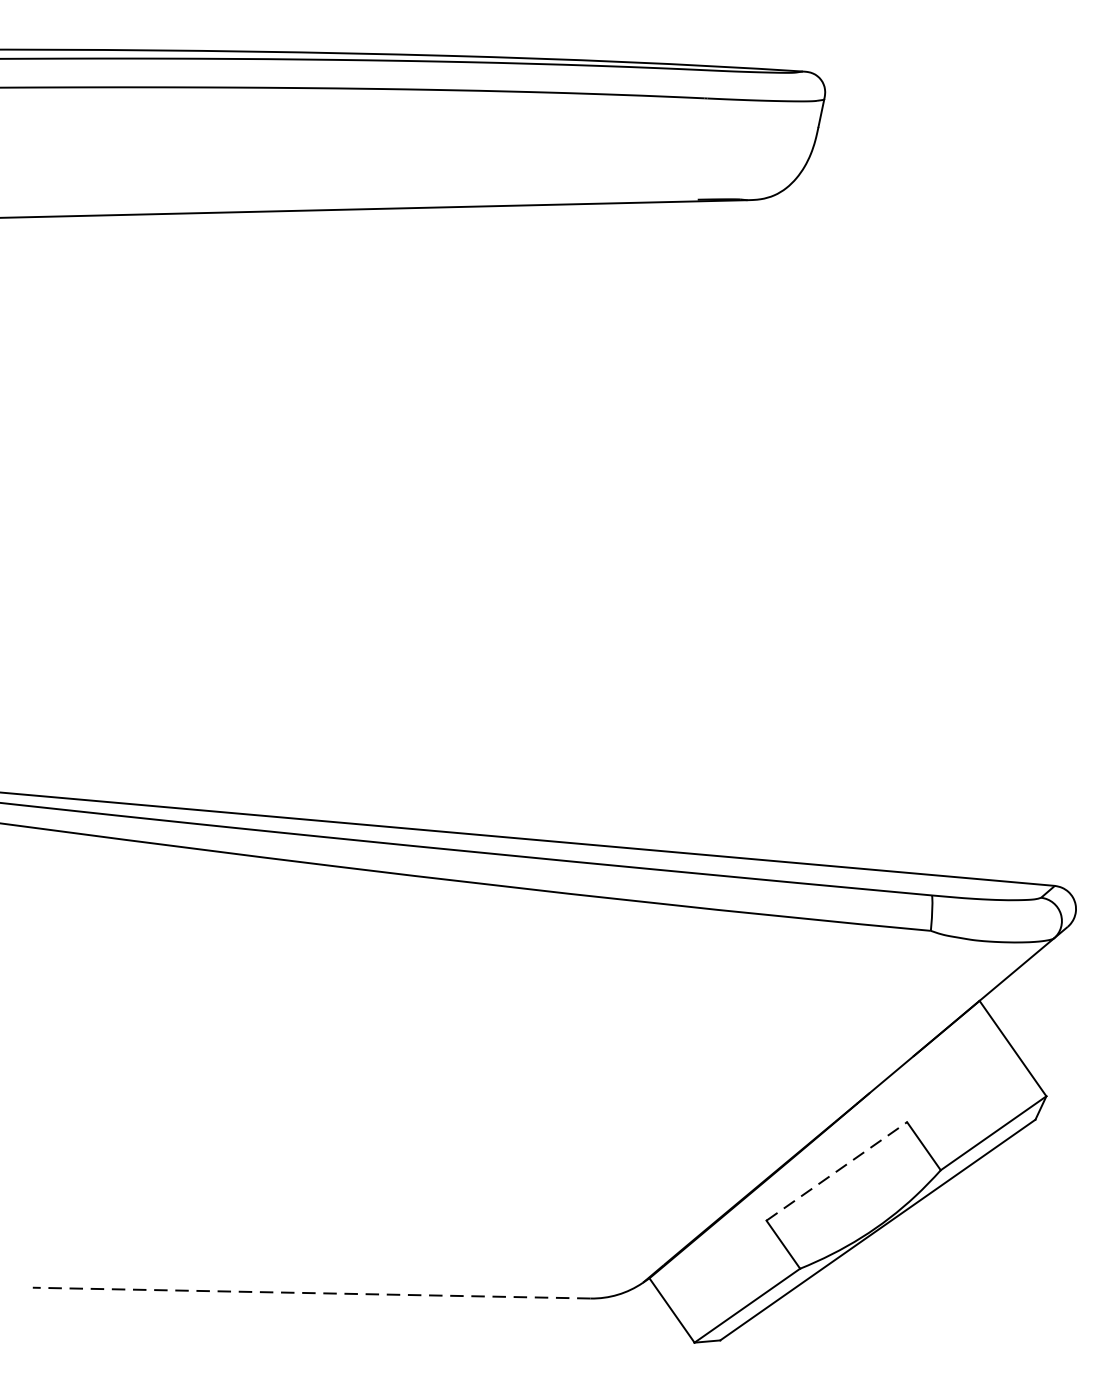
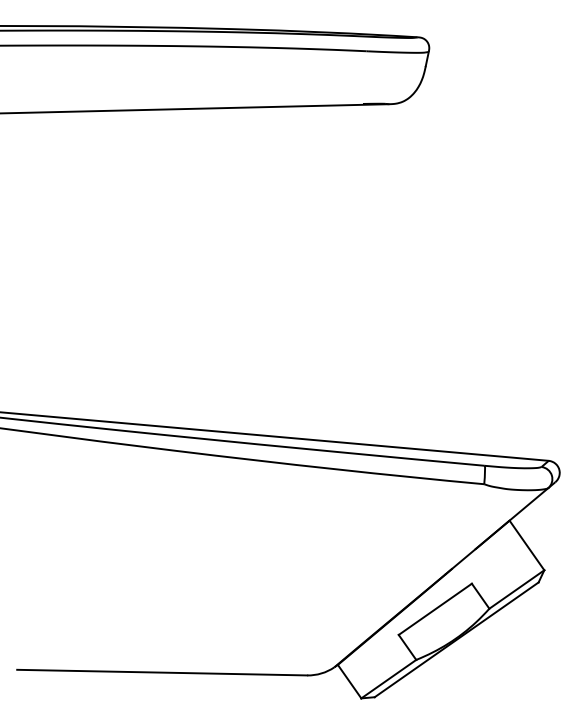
line: (837, 1171) -> (435, 609), dashed -> solid
line: (310, 1292) -> (161, 672), dashed -> solid

